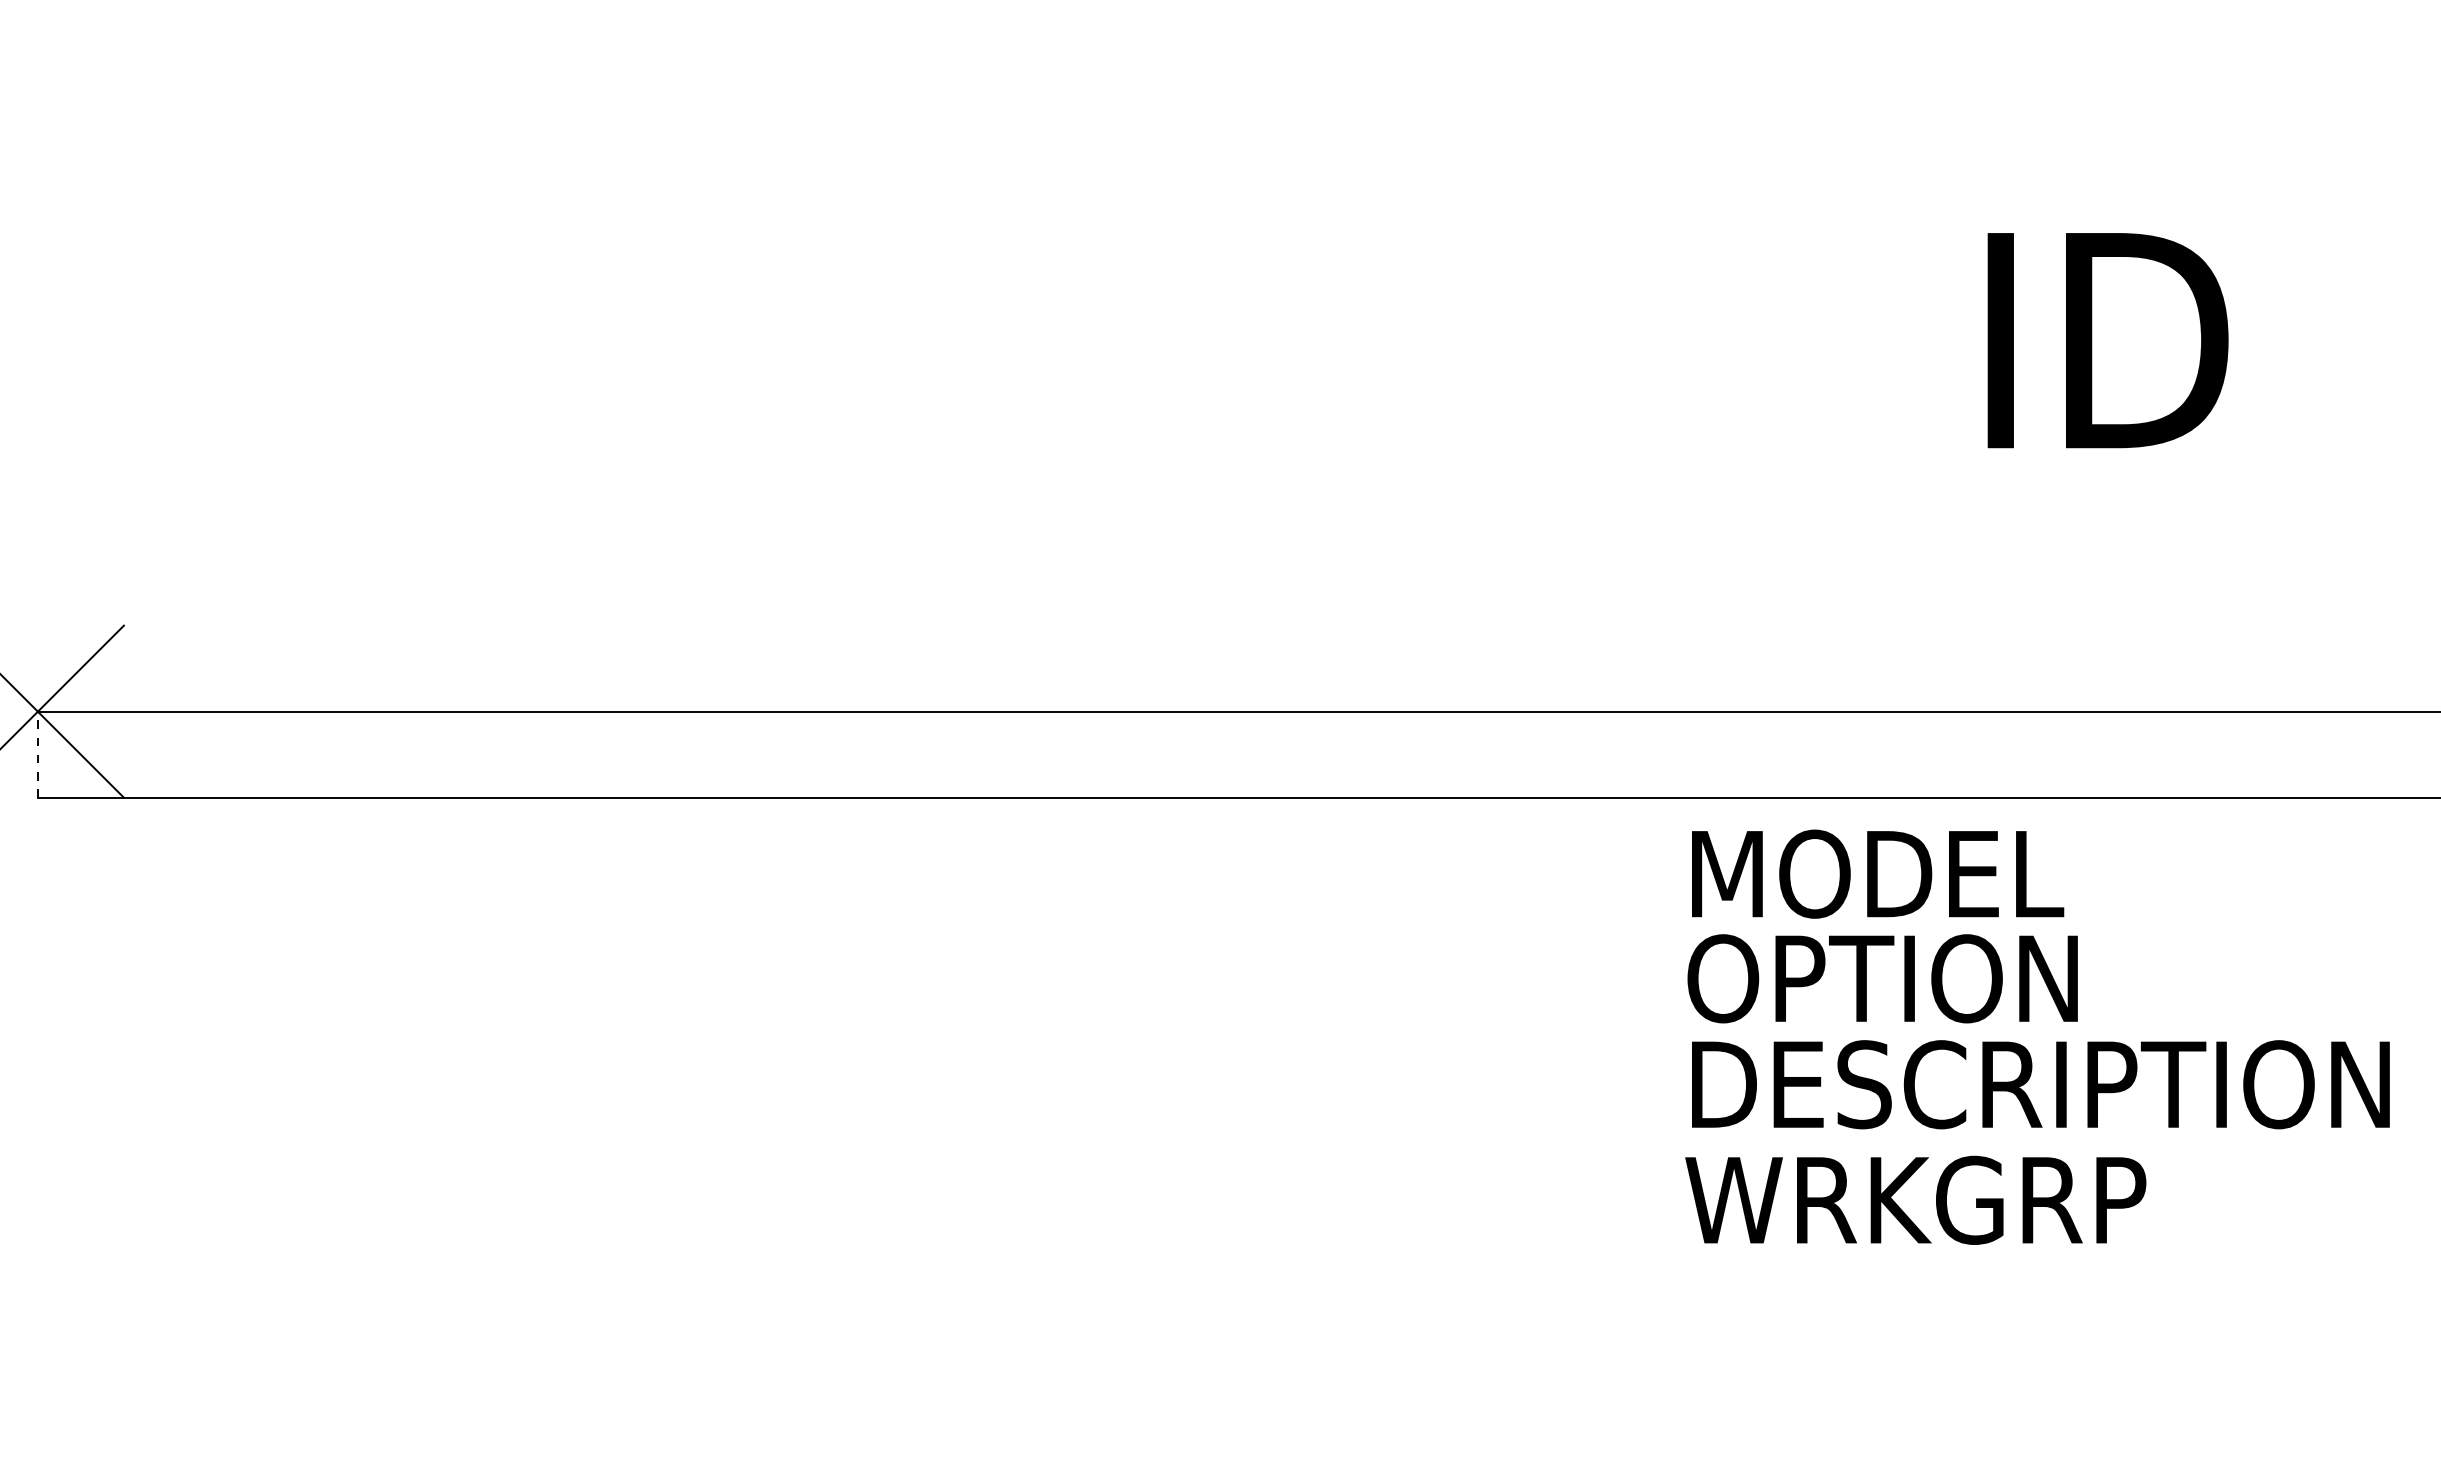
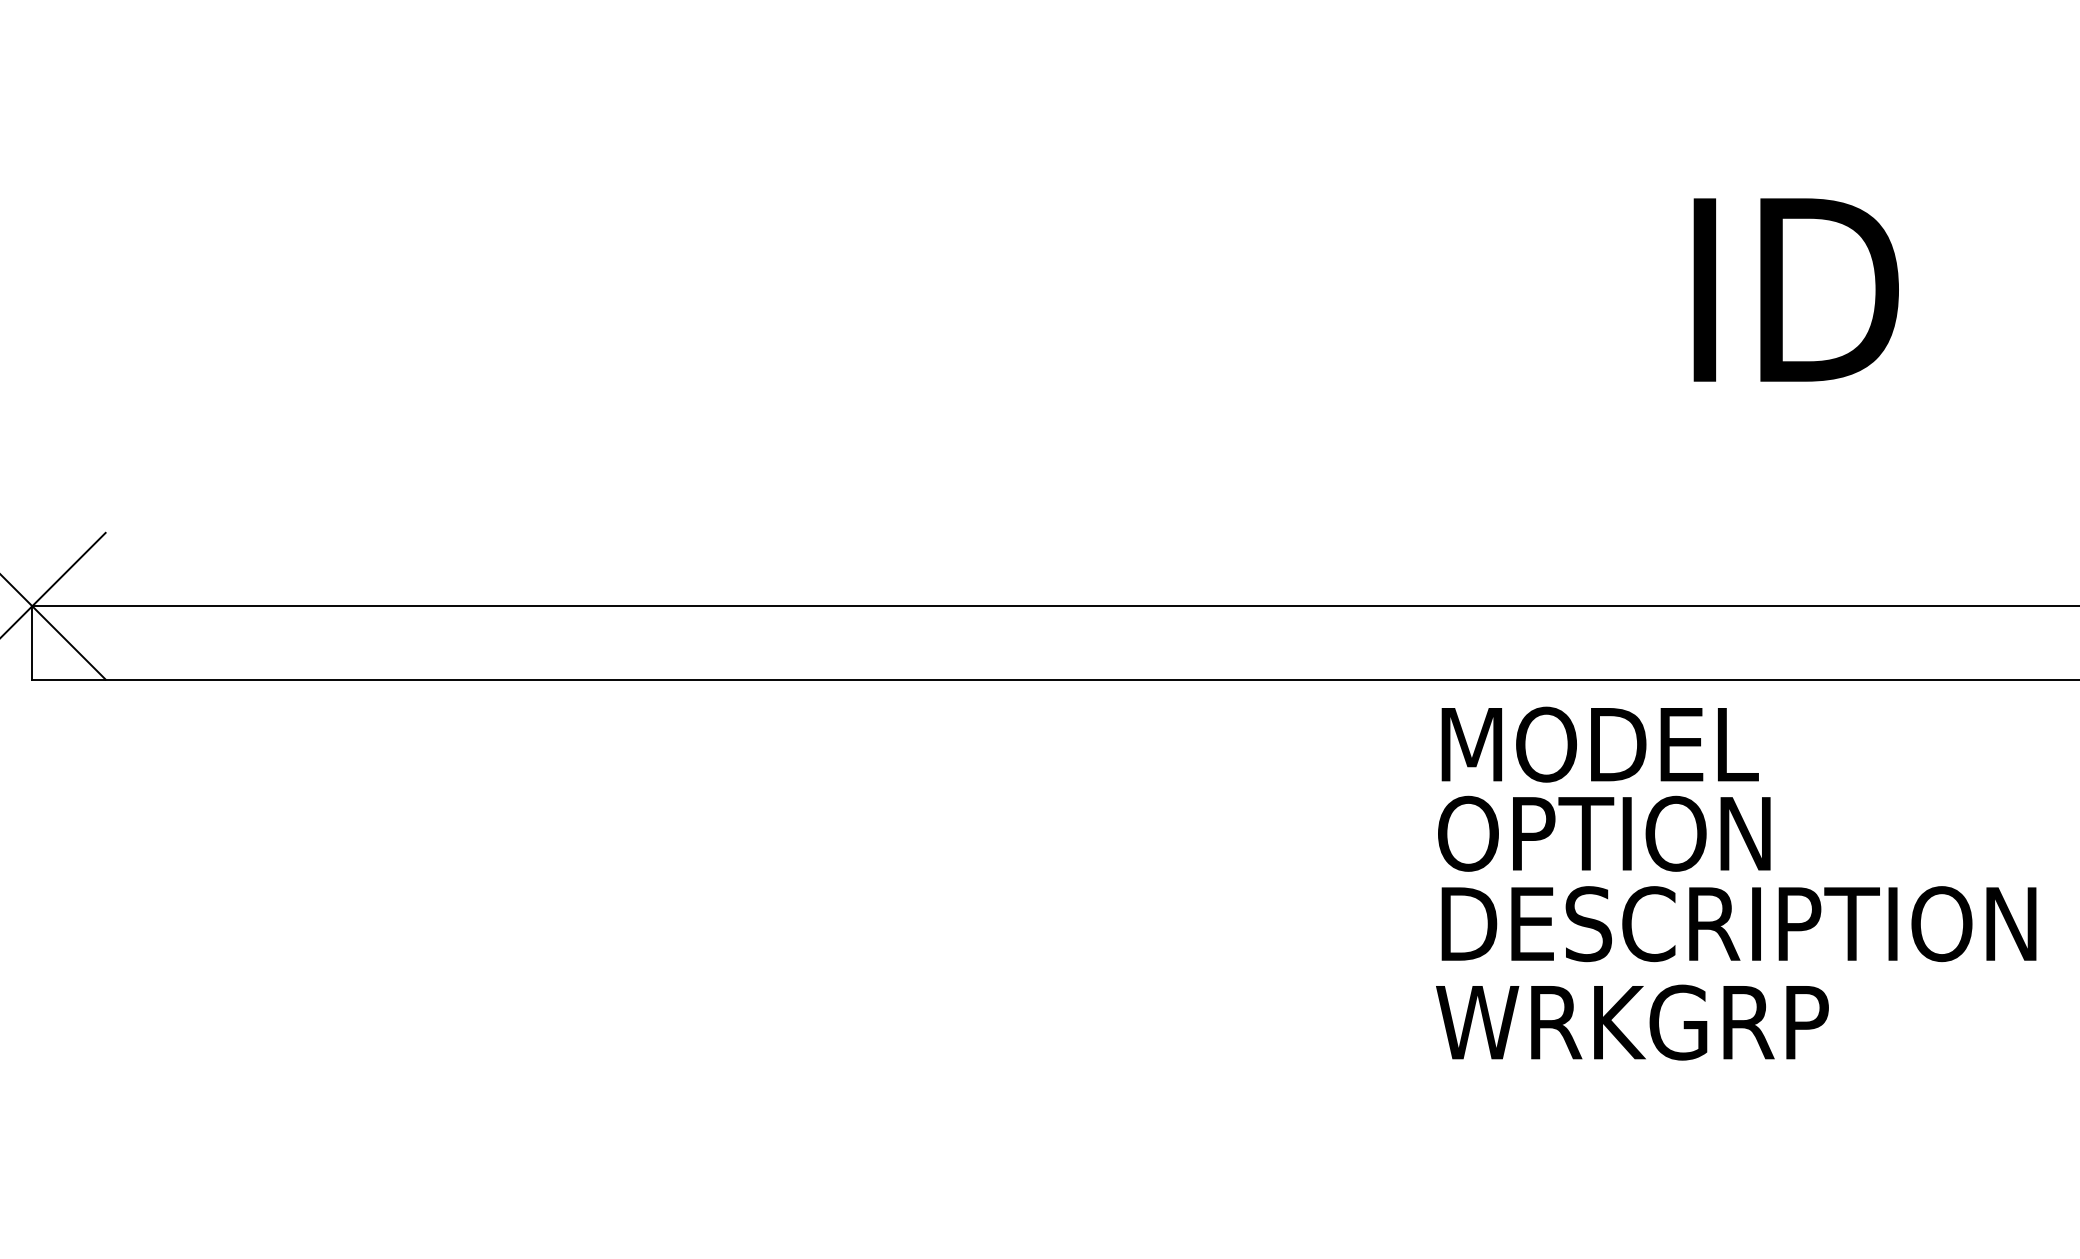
line: (37, 754) -> (31, 642), dashed -> solid

